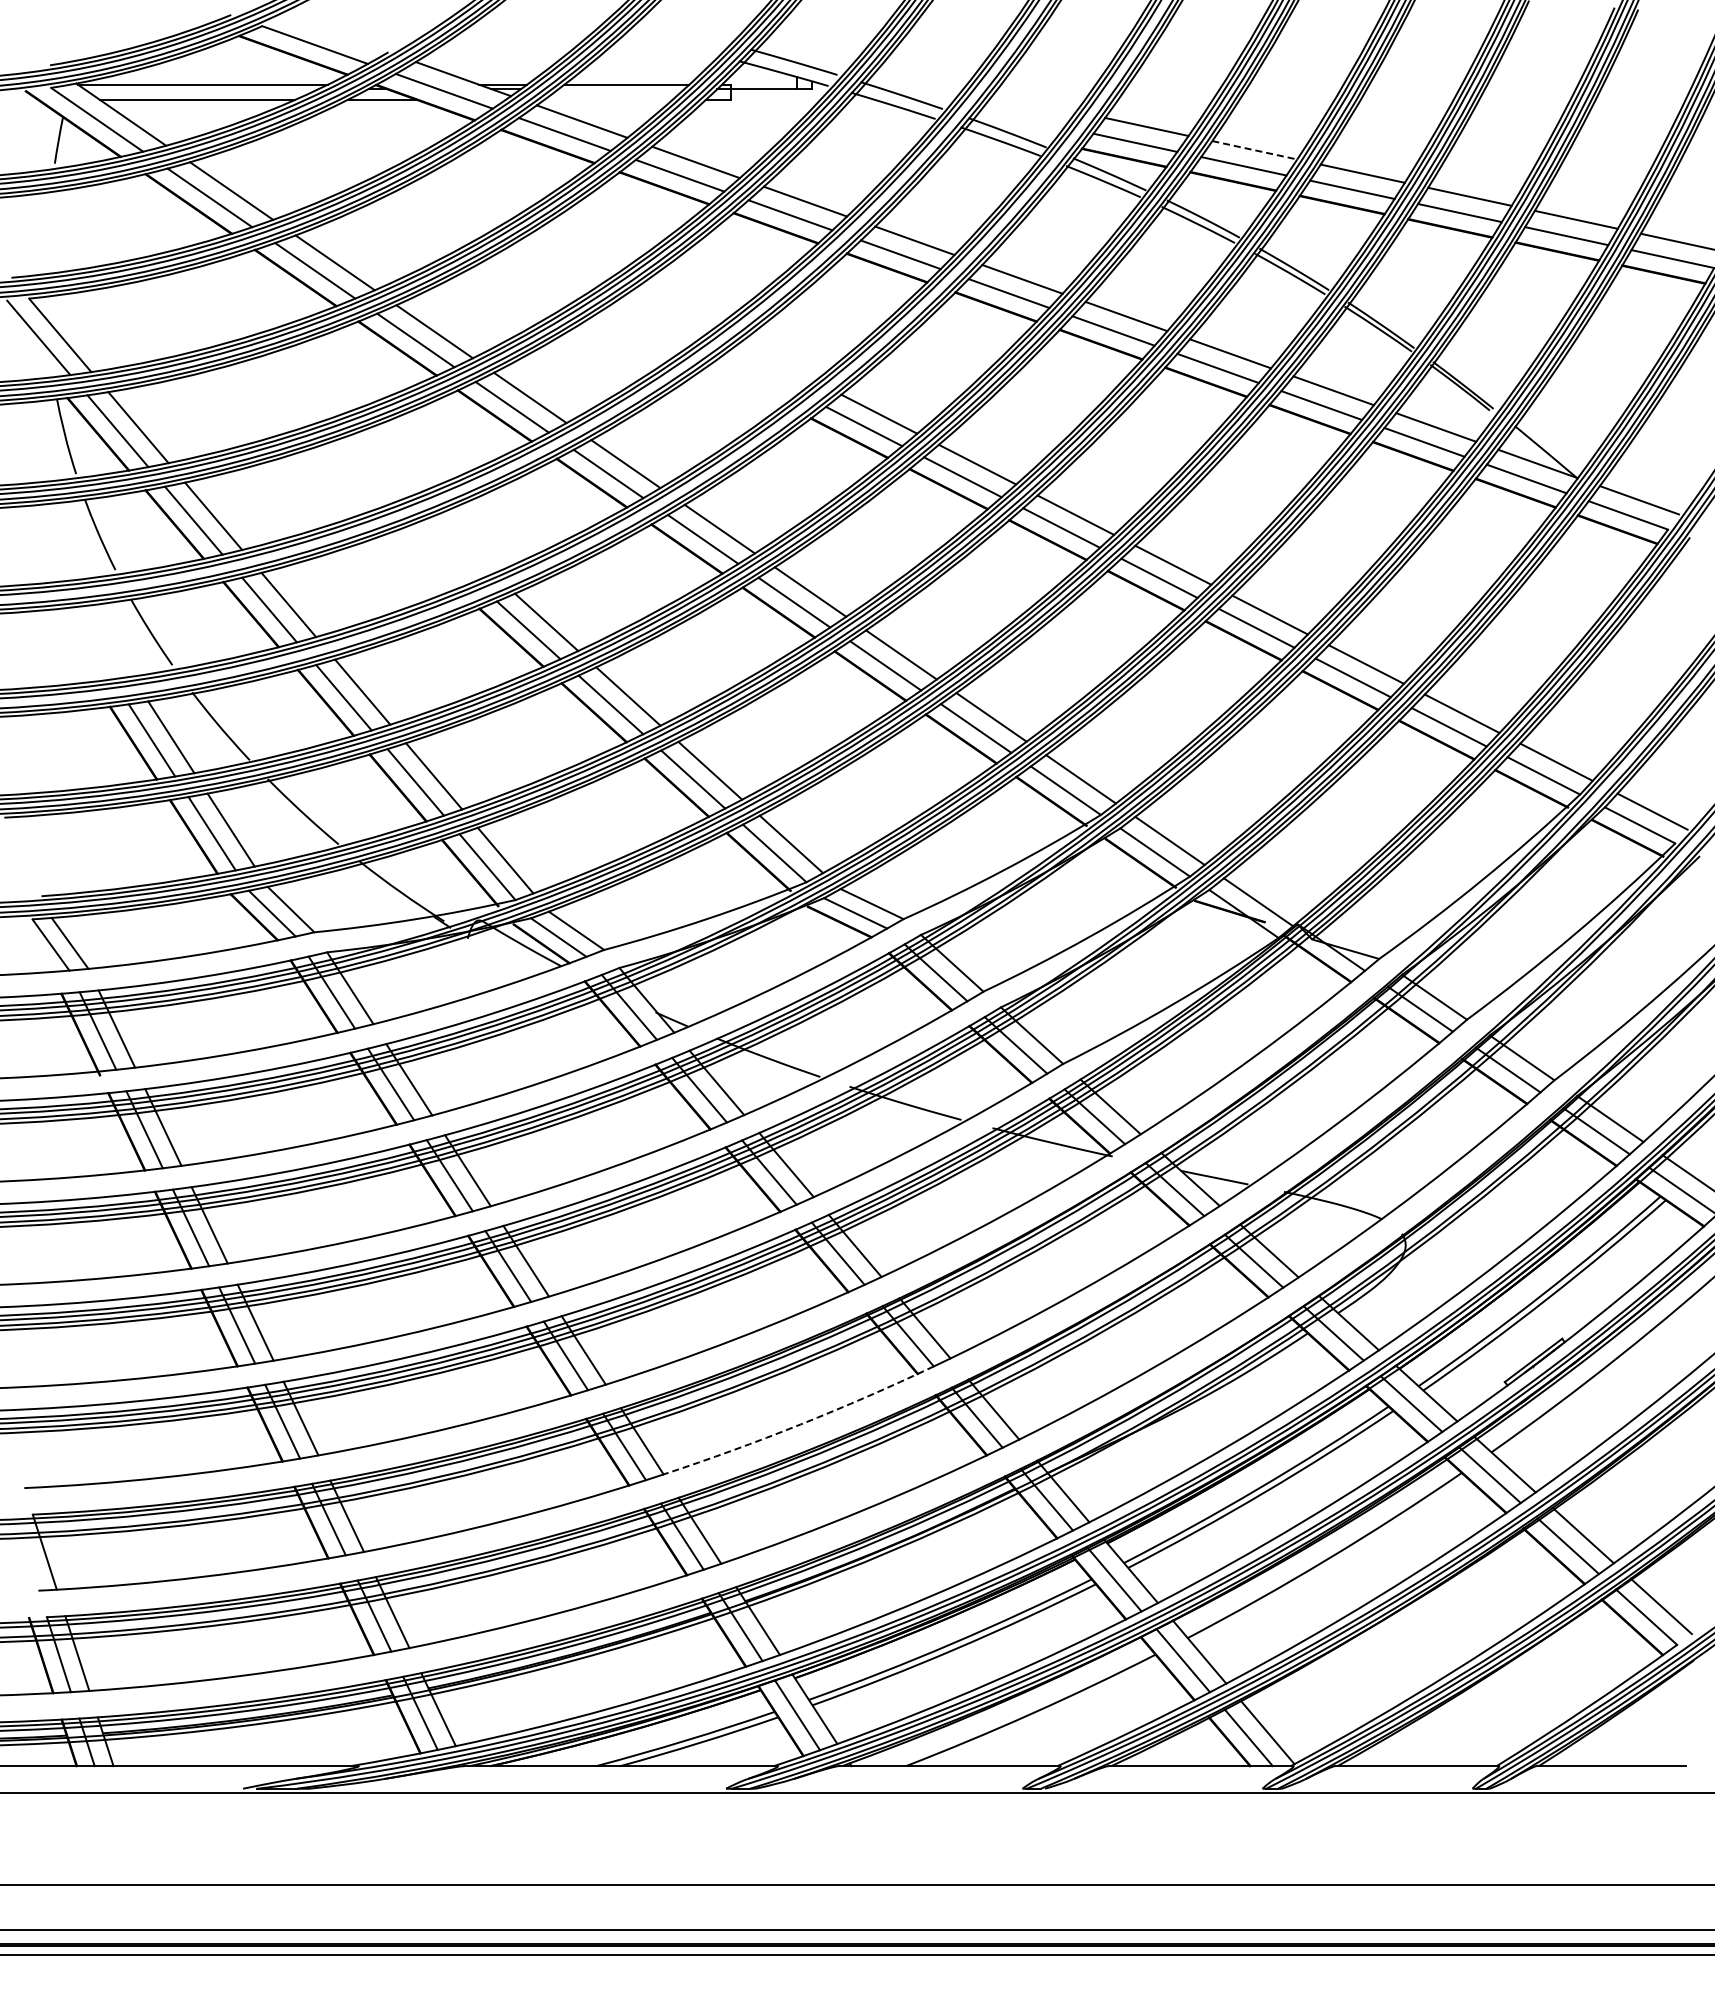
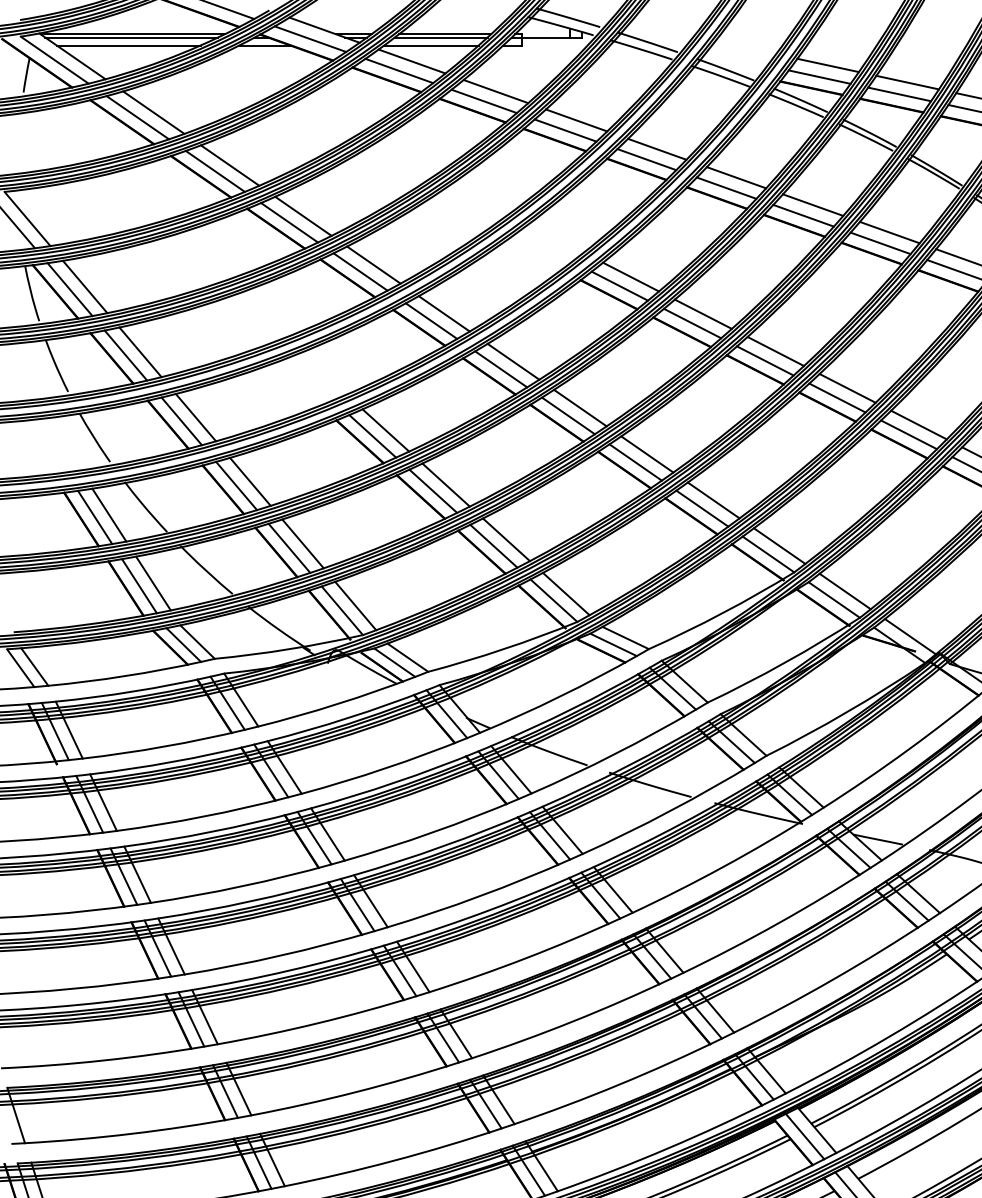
line: (201, 89) -> (131, 37), added
line: (621, 89) -> (441, 37), added
line: (608, 99) -> (431, 45), added
line: (1255, 150) -> (908, 82), dashed -> solid
arc: (800, 1424) -> (572, 1021), dashed -> solid

